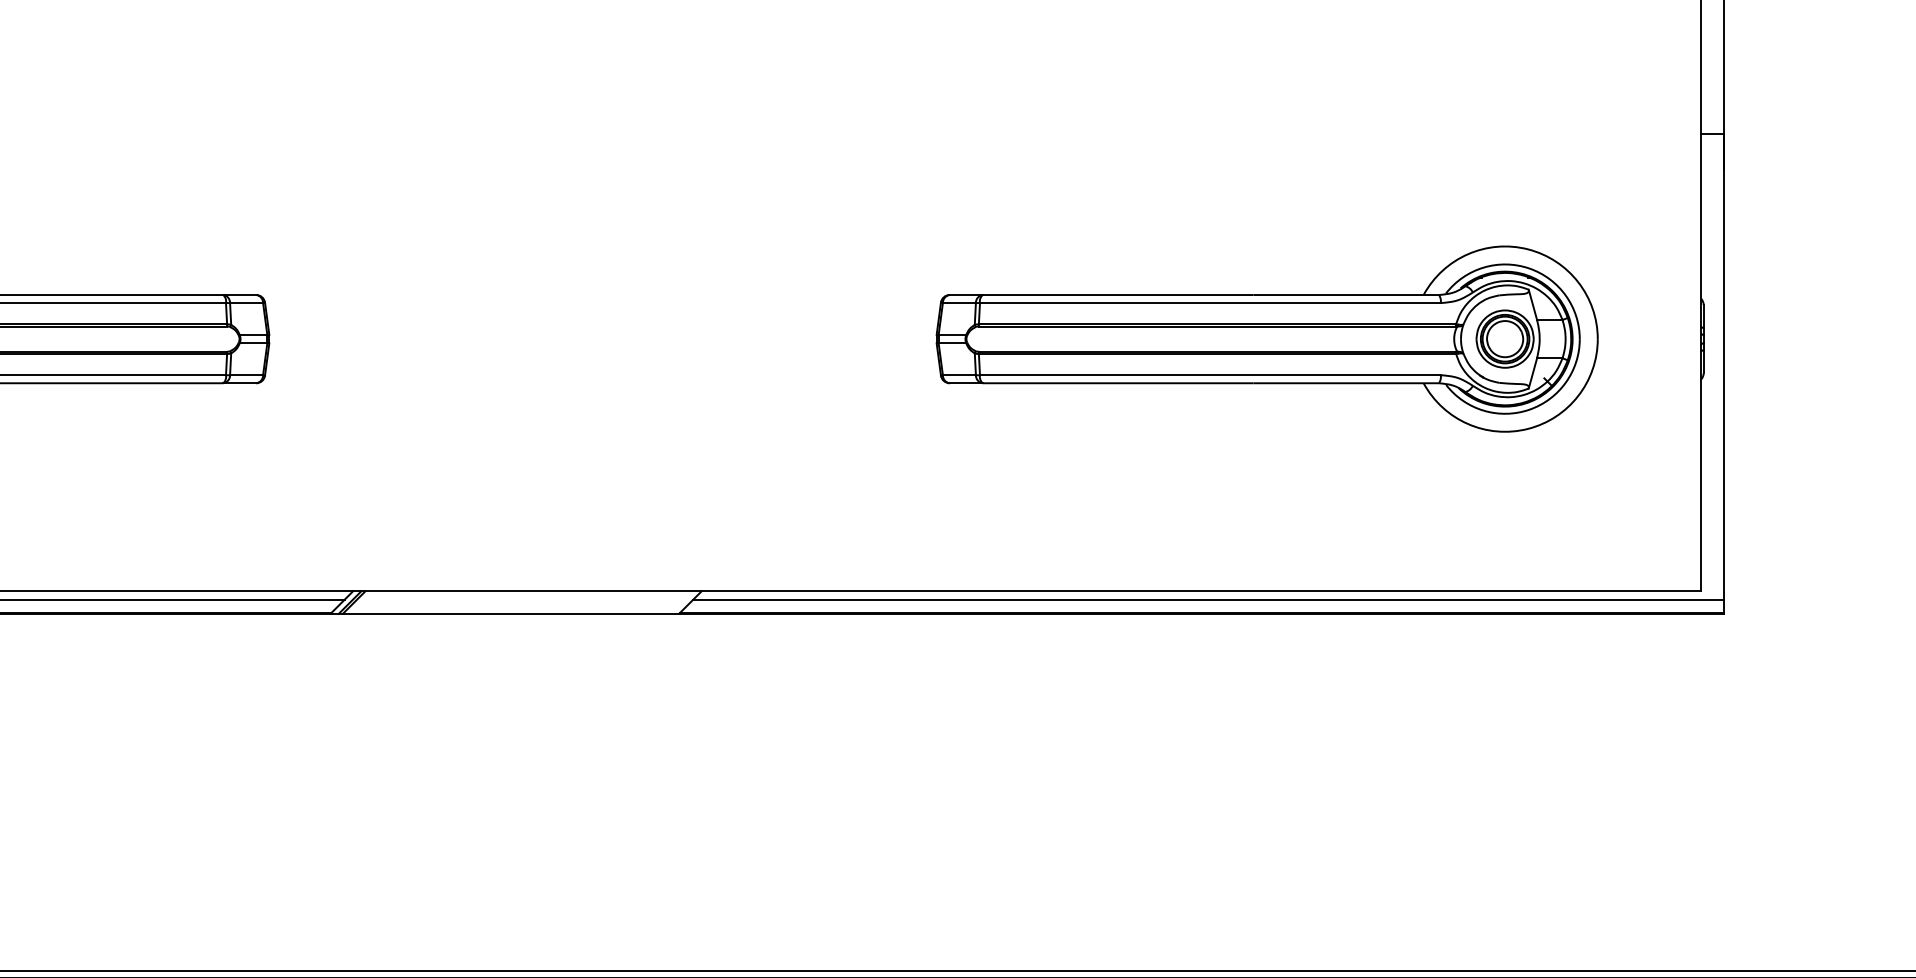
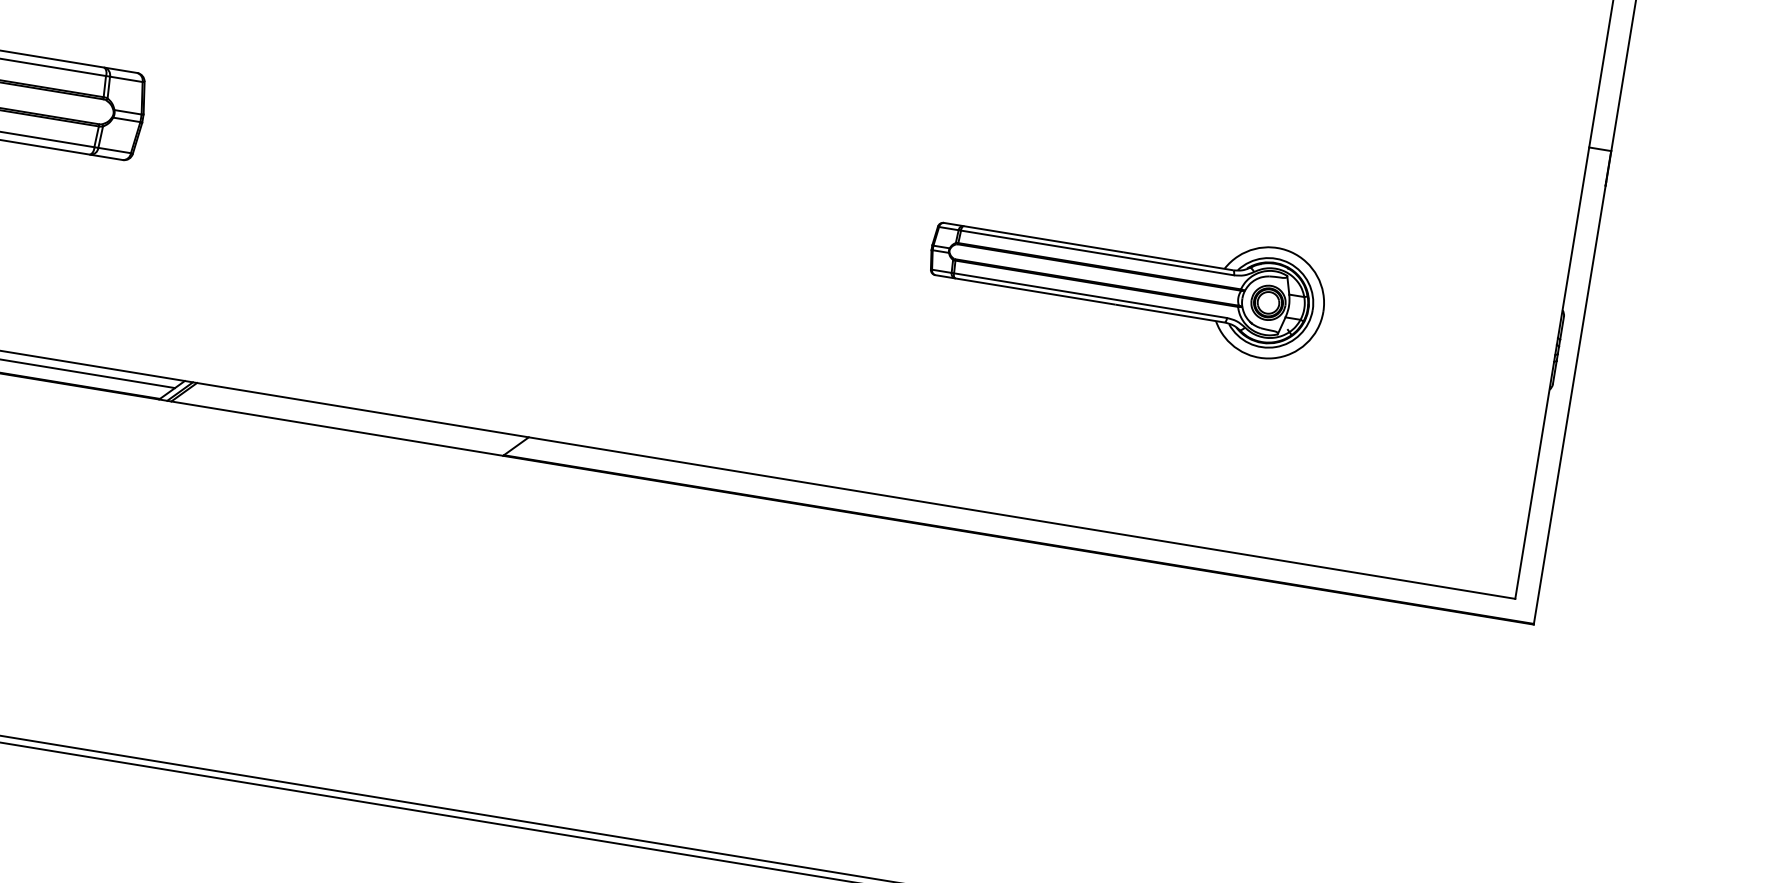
part: (1266, 338) -> (1127, 279), size x0.6
line: (1208, 599) -> (1027, 527), removed

